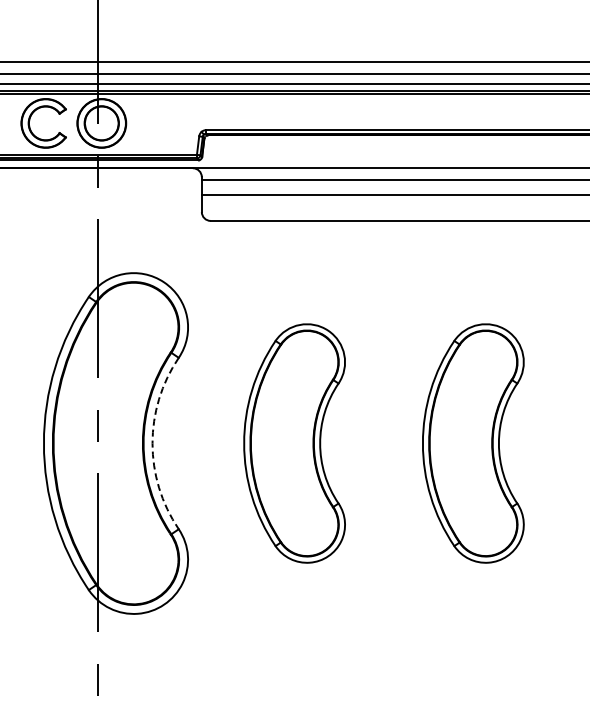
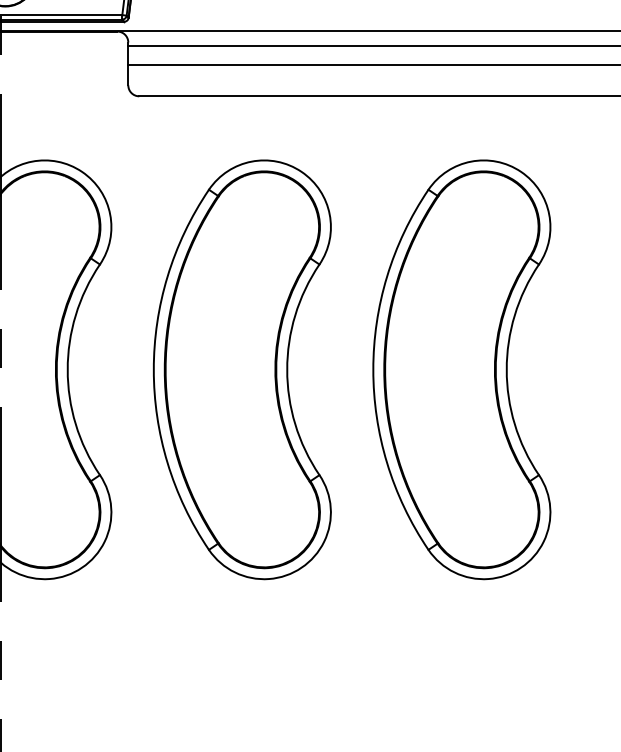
arc: (152, 443) -> (67, 369), dashed -> solid
part: (294, 443) -> (242, 369), size x1.43
part: (473, 443) -> (462, 369), size x1.43

